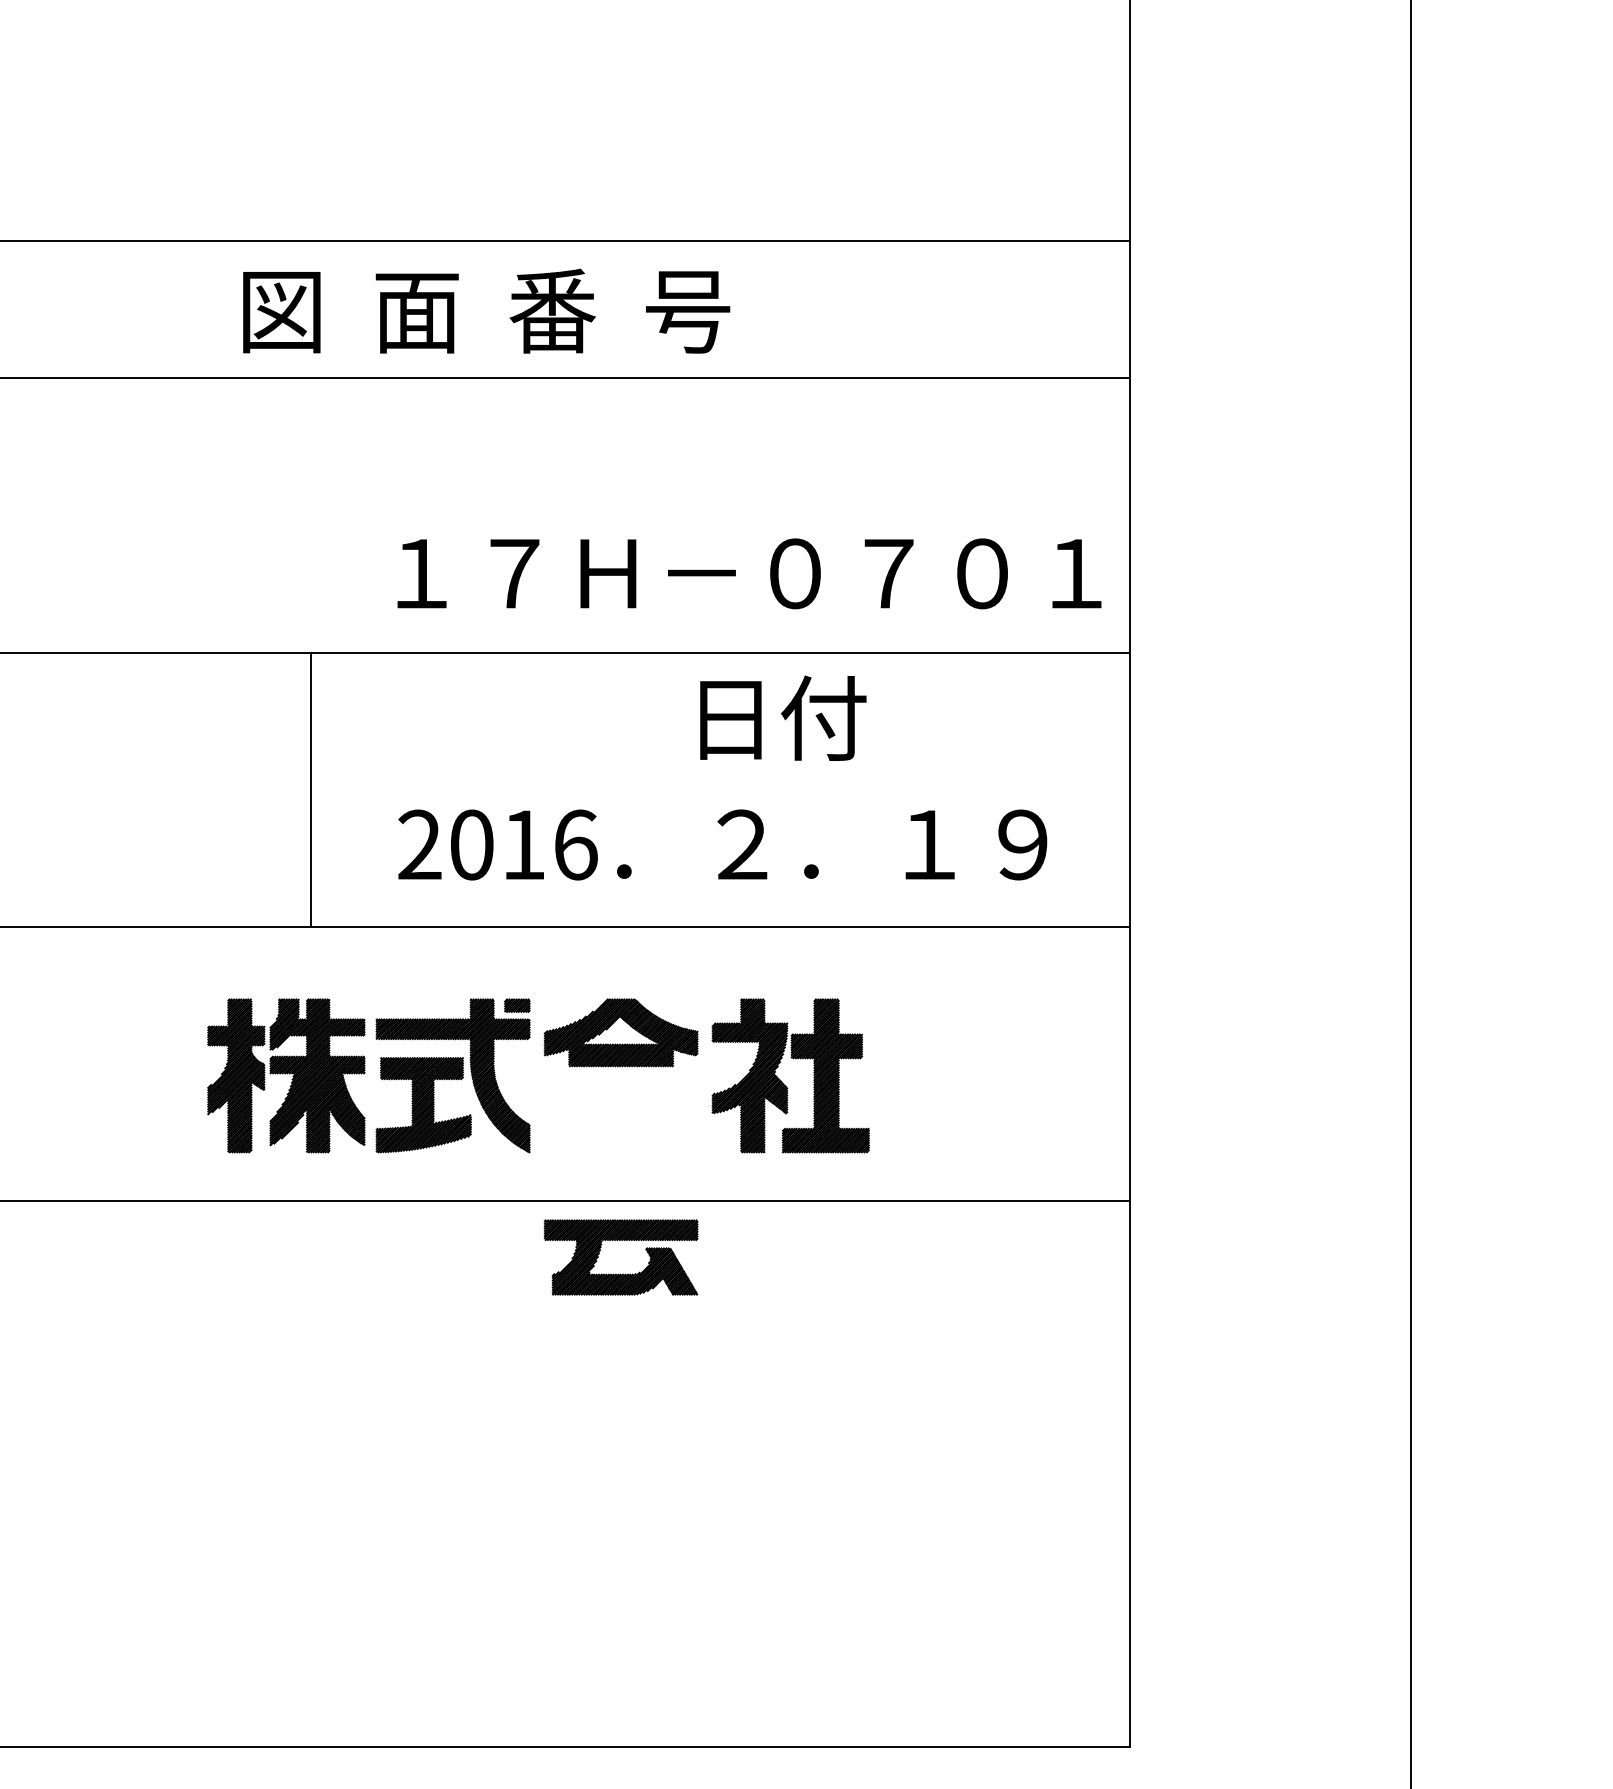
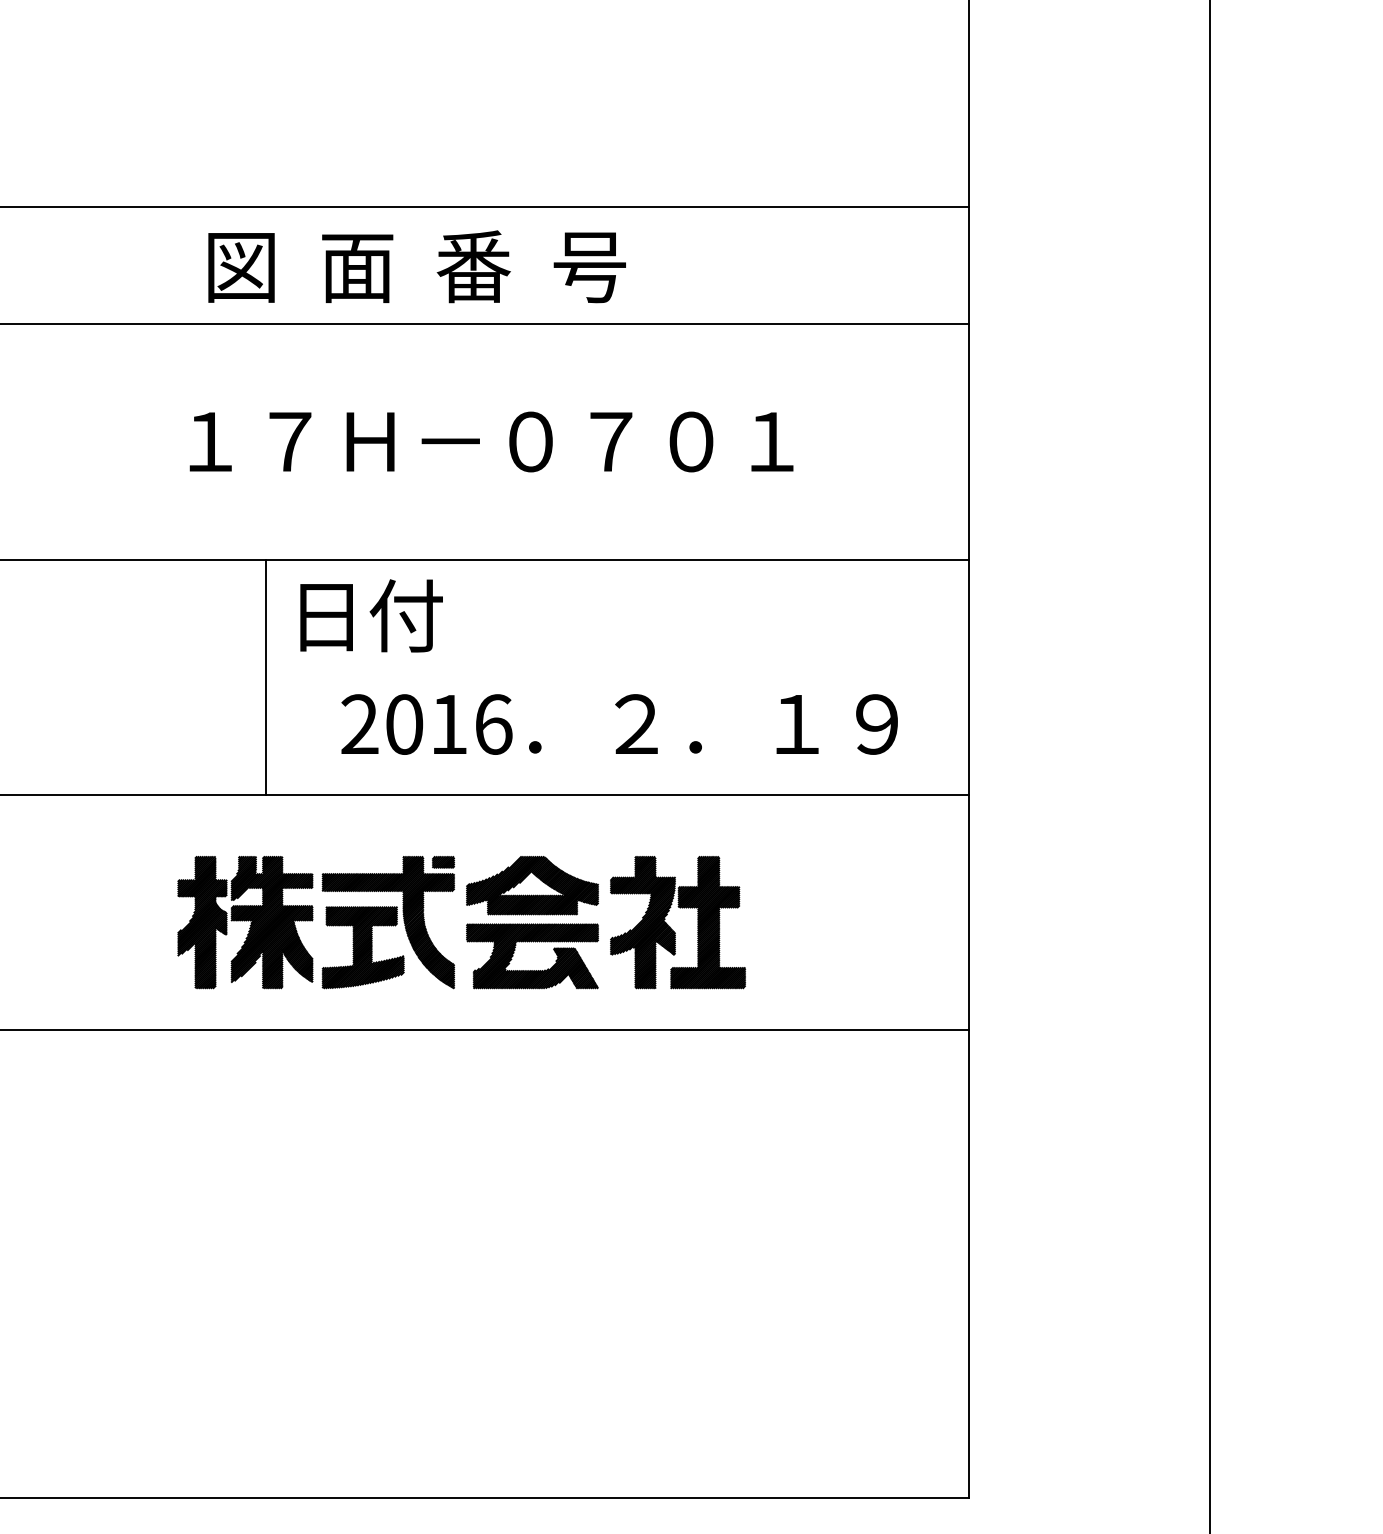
text: (749, 573) -> (491, 441), moved
text: (783, 717) -> (371, 615), moved
part: (621, 1274) -> (532, 970), moved

